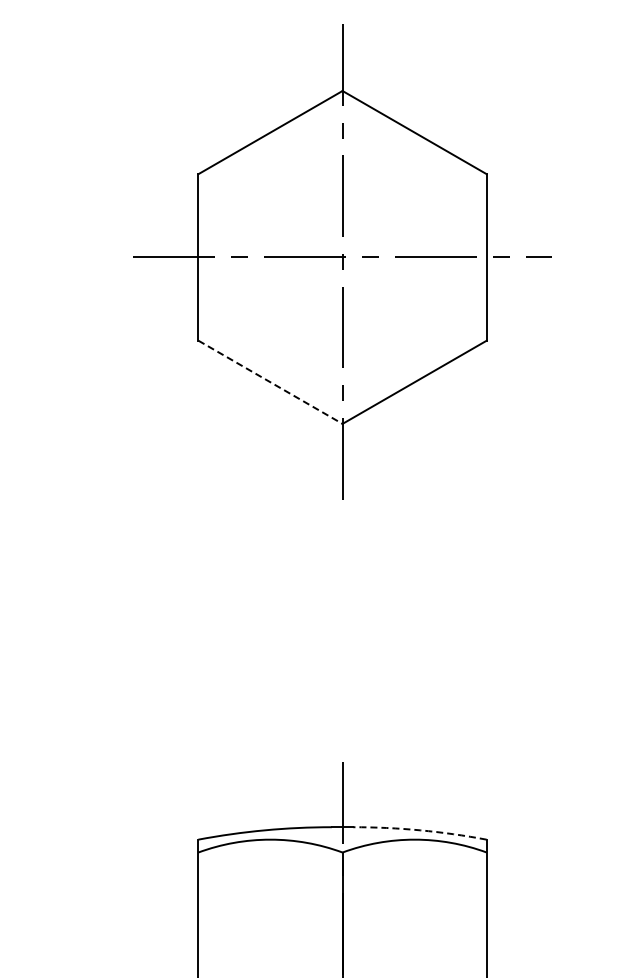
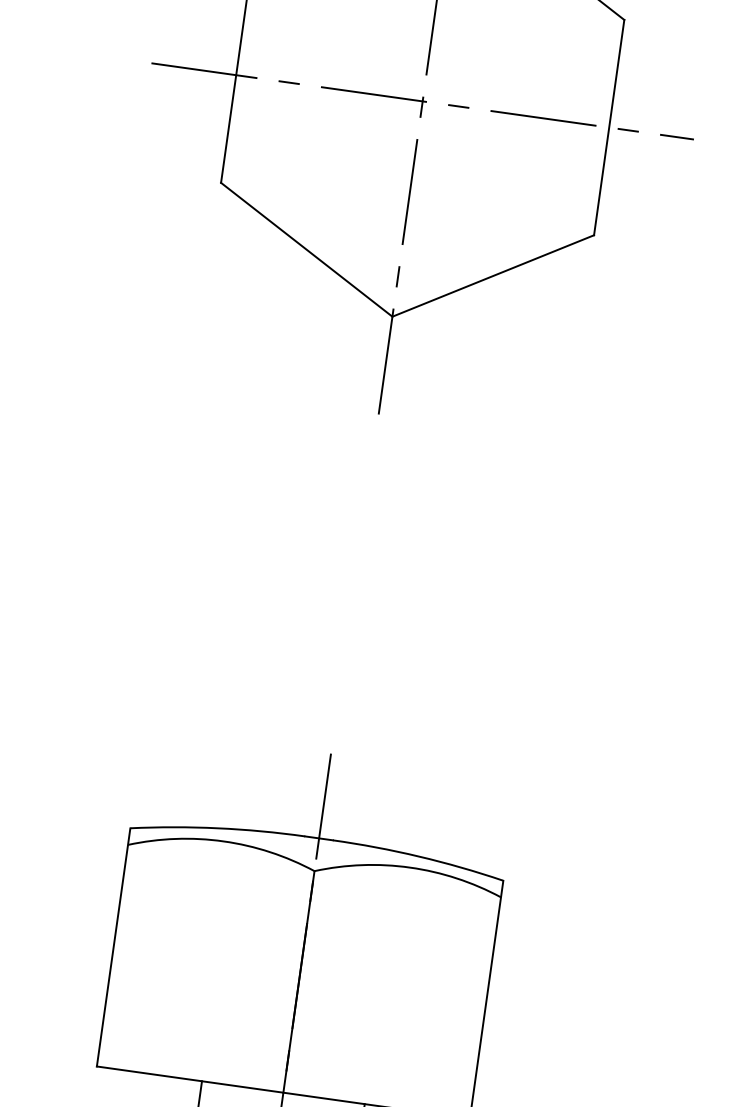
line: (270, 382) -> (306, 250), dashed -> solid
arc: (420, 830) -> (419, 856), dashed -> solid

